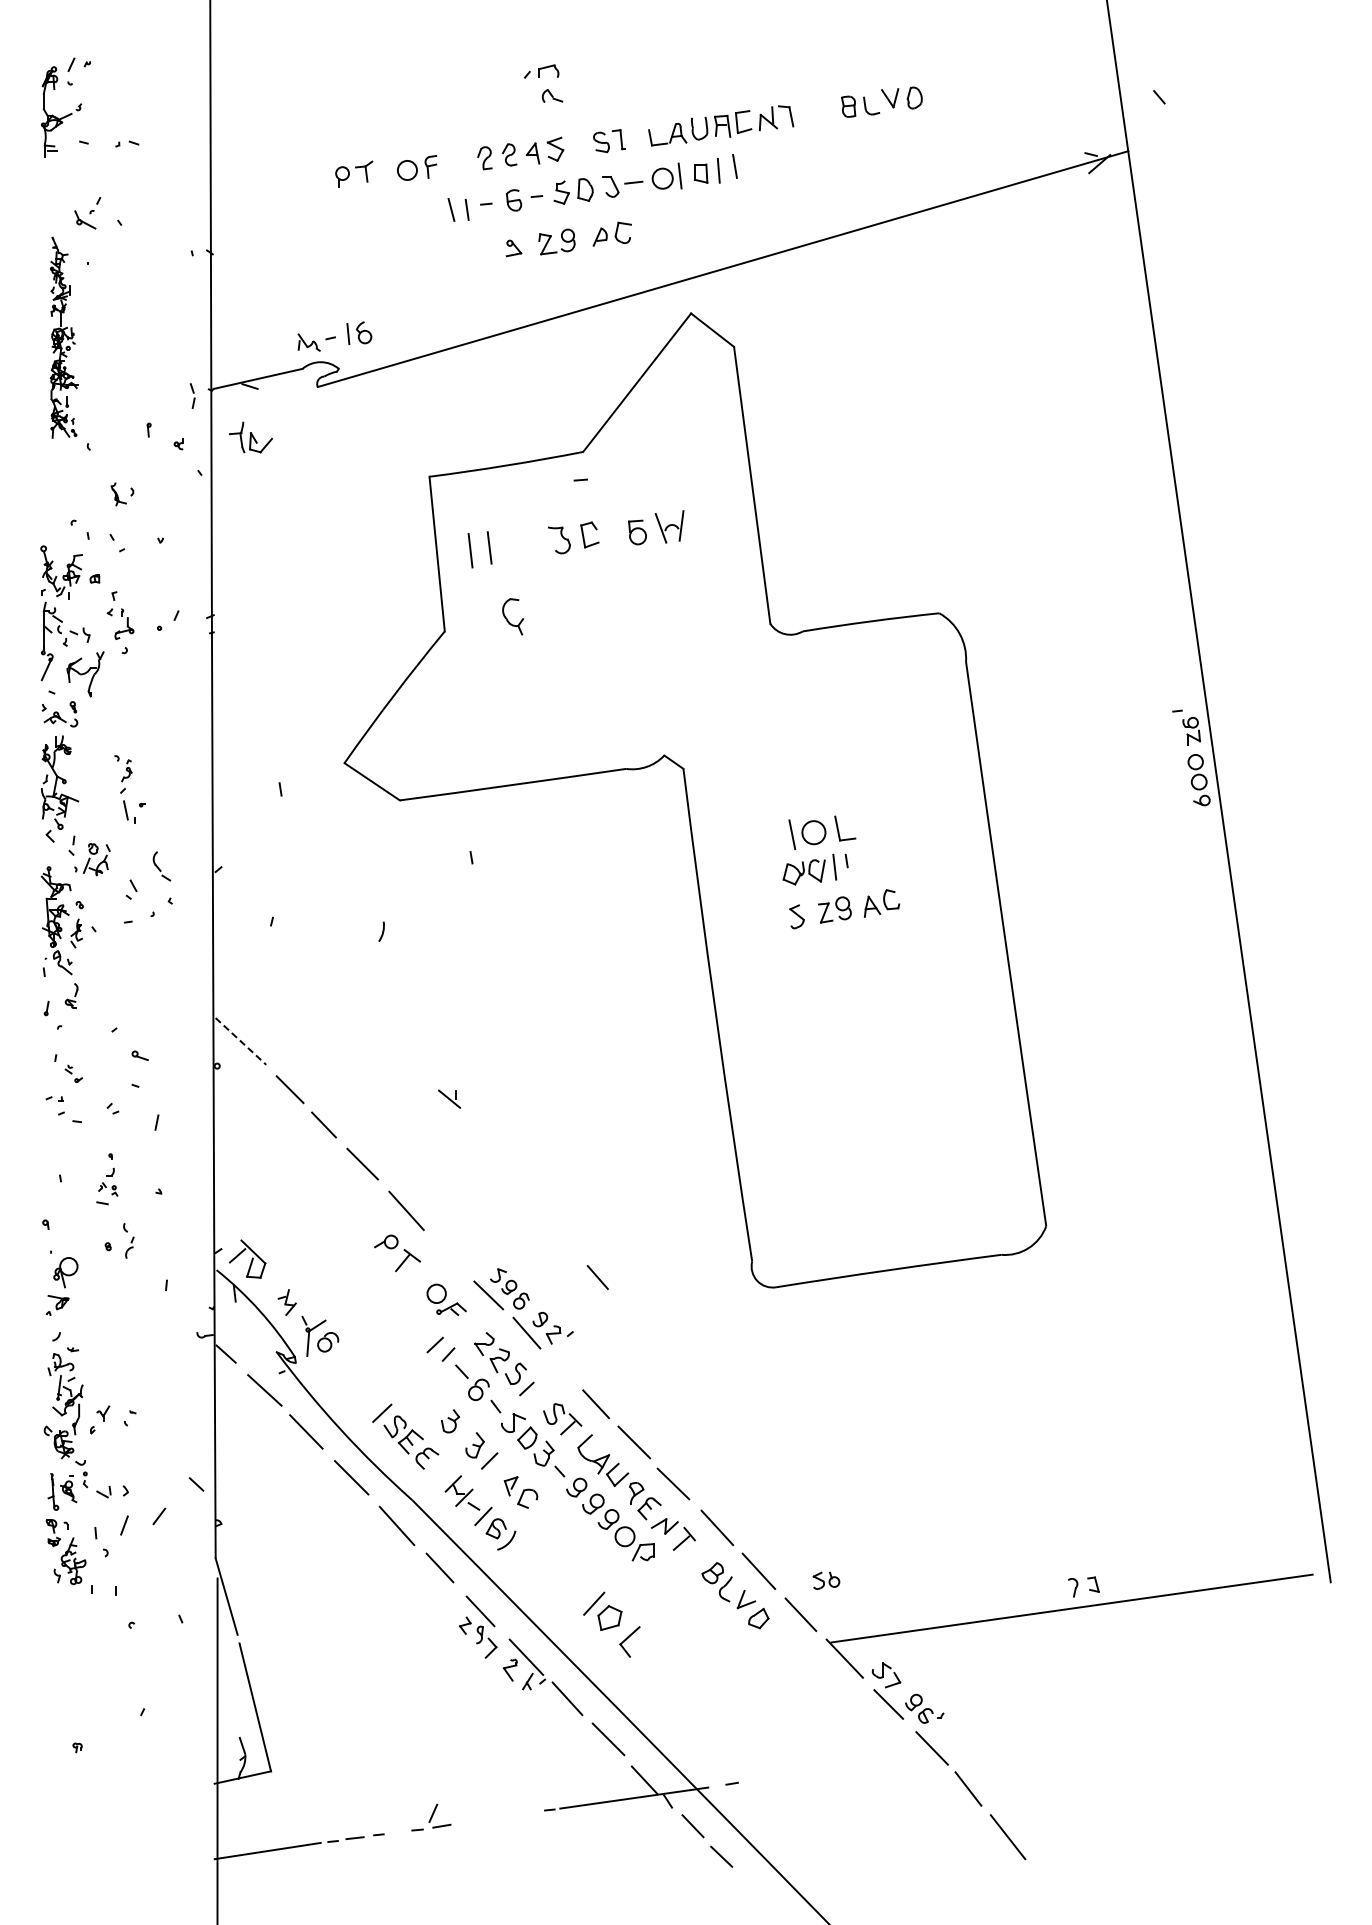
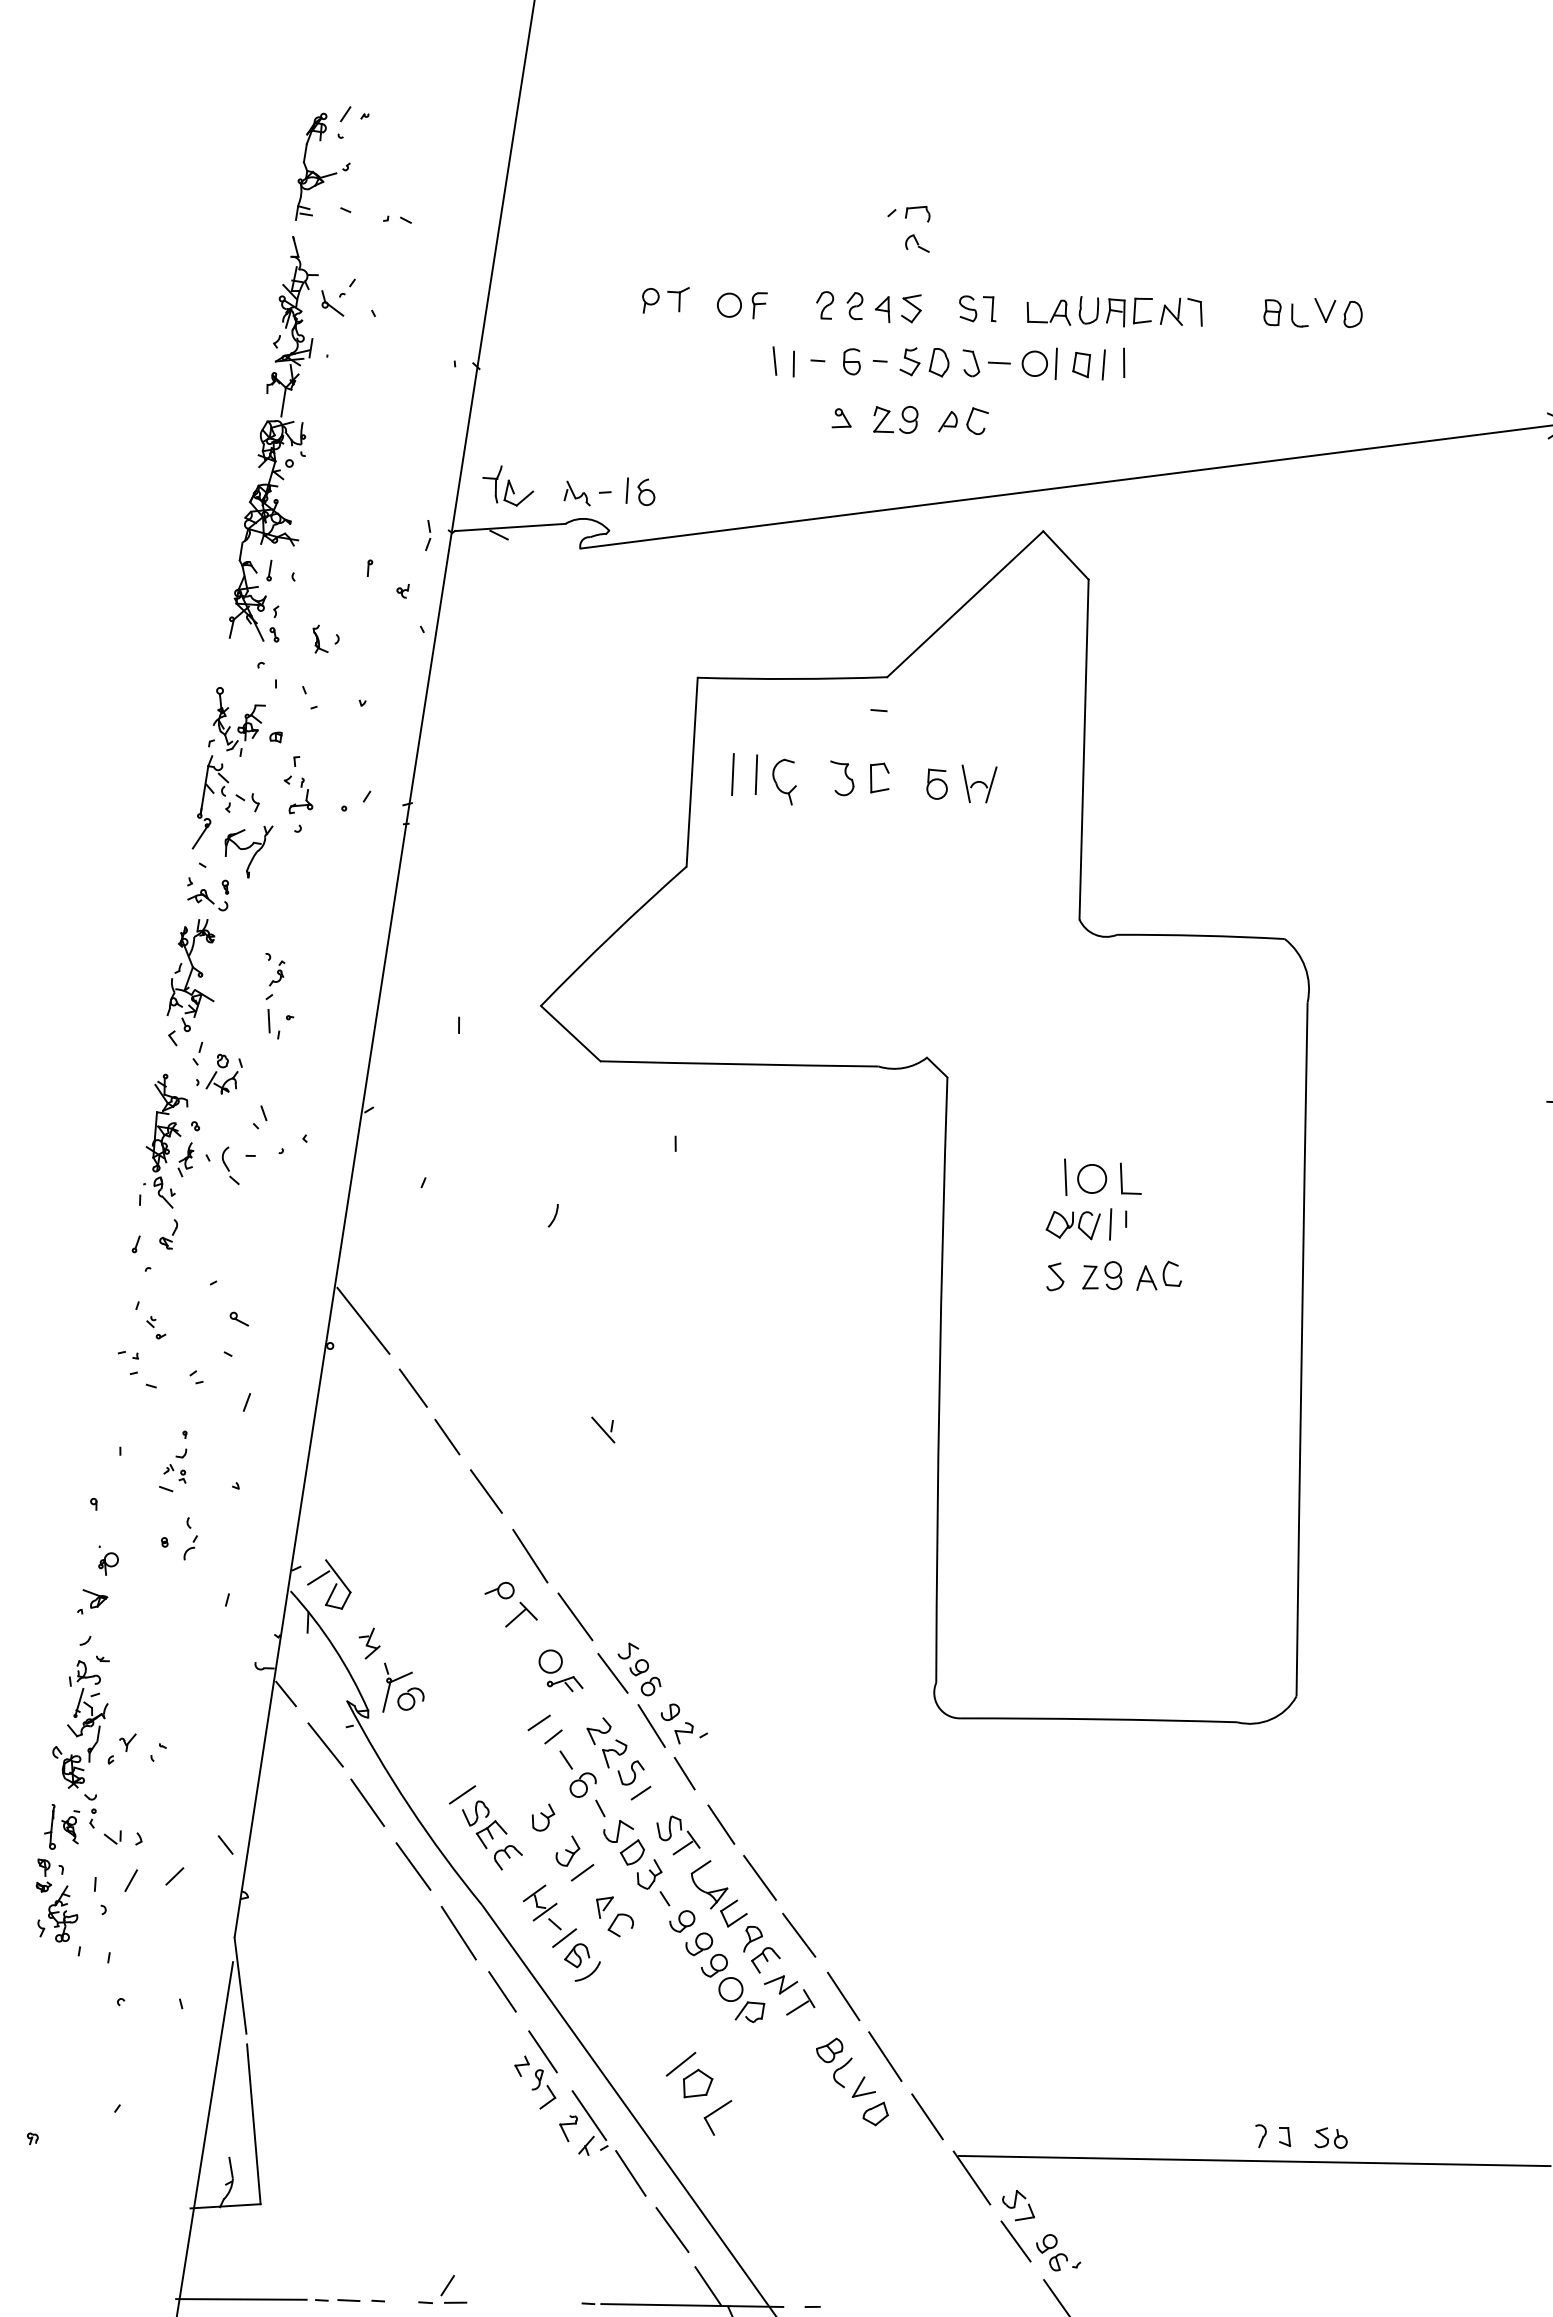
part: (64, 337) -> (285, 440), size x1.67
part: (250, 437) -> (507, 485), moved
part: (512, 616) -> (783, 781), moved
part: (161, 866) -> (230, 1165), moved
line: (241, 1041) -> (364, 1321), dashed -> solid
line: (450, 1254) -> (574, 1616), added
part: (64, 1269) -> (107, 1561), size x0.62
line: (597, 1277) -> (684, 1773), moved
part: (826, 1580) -> (1331, 2138), moved

